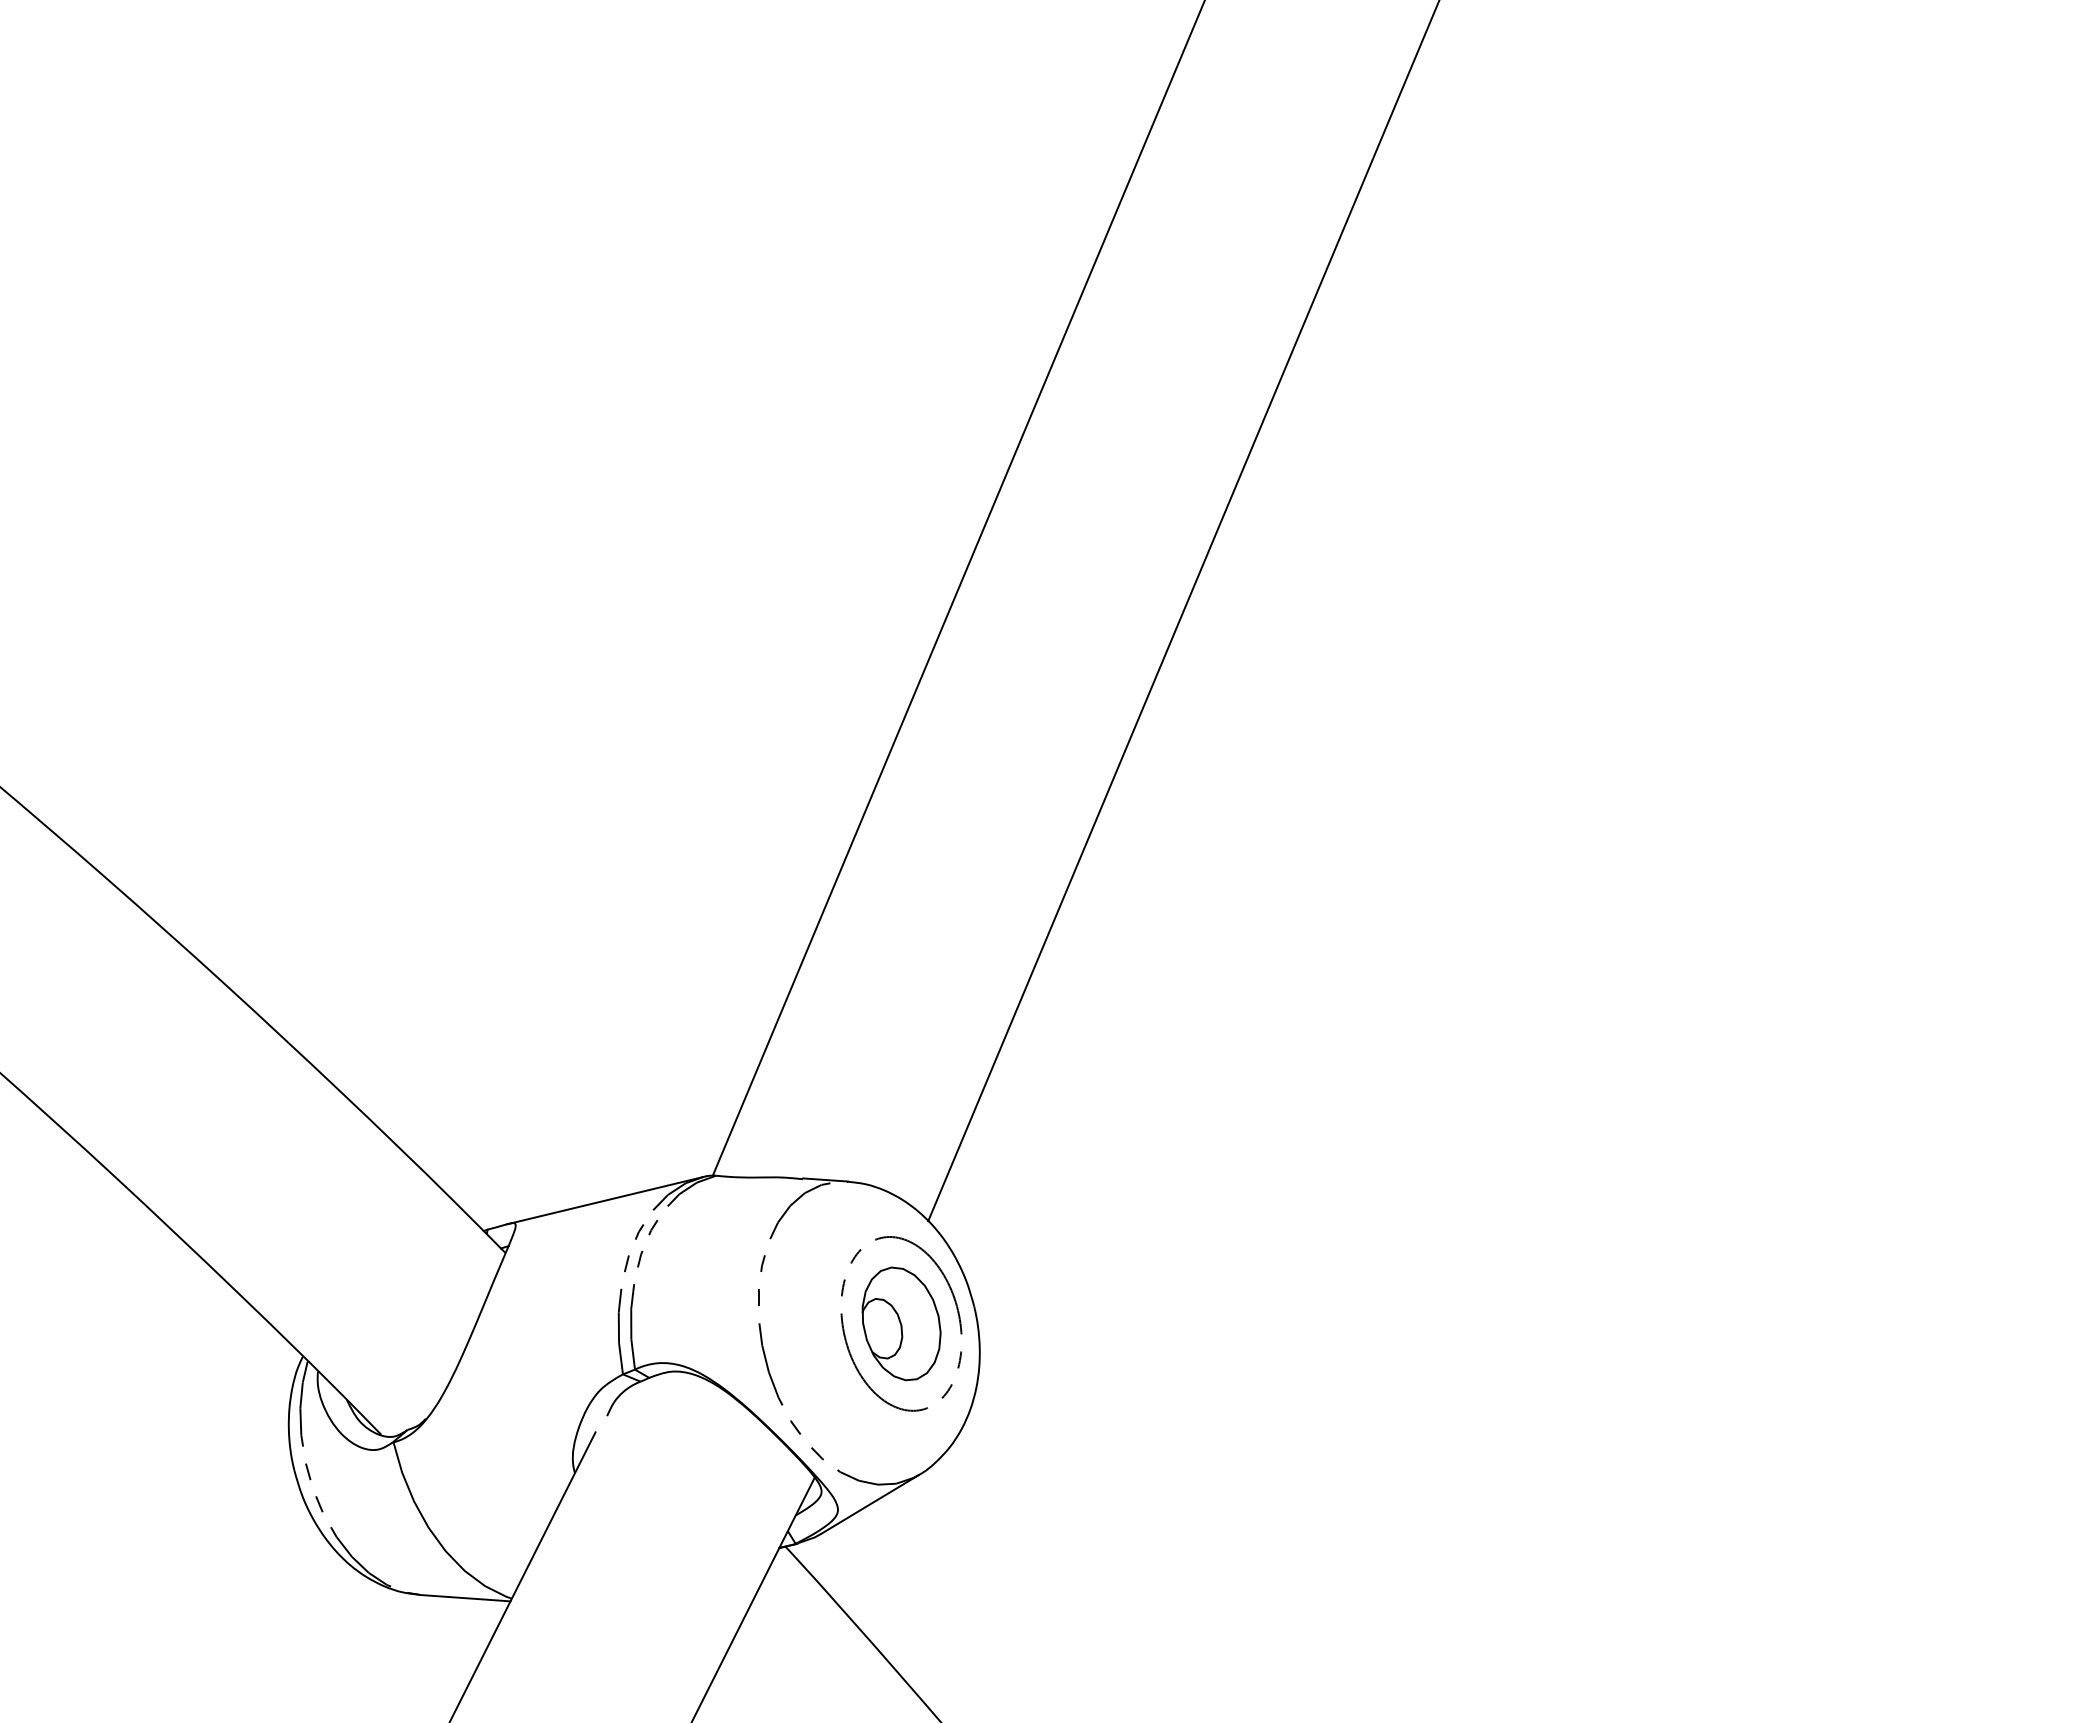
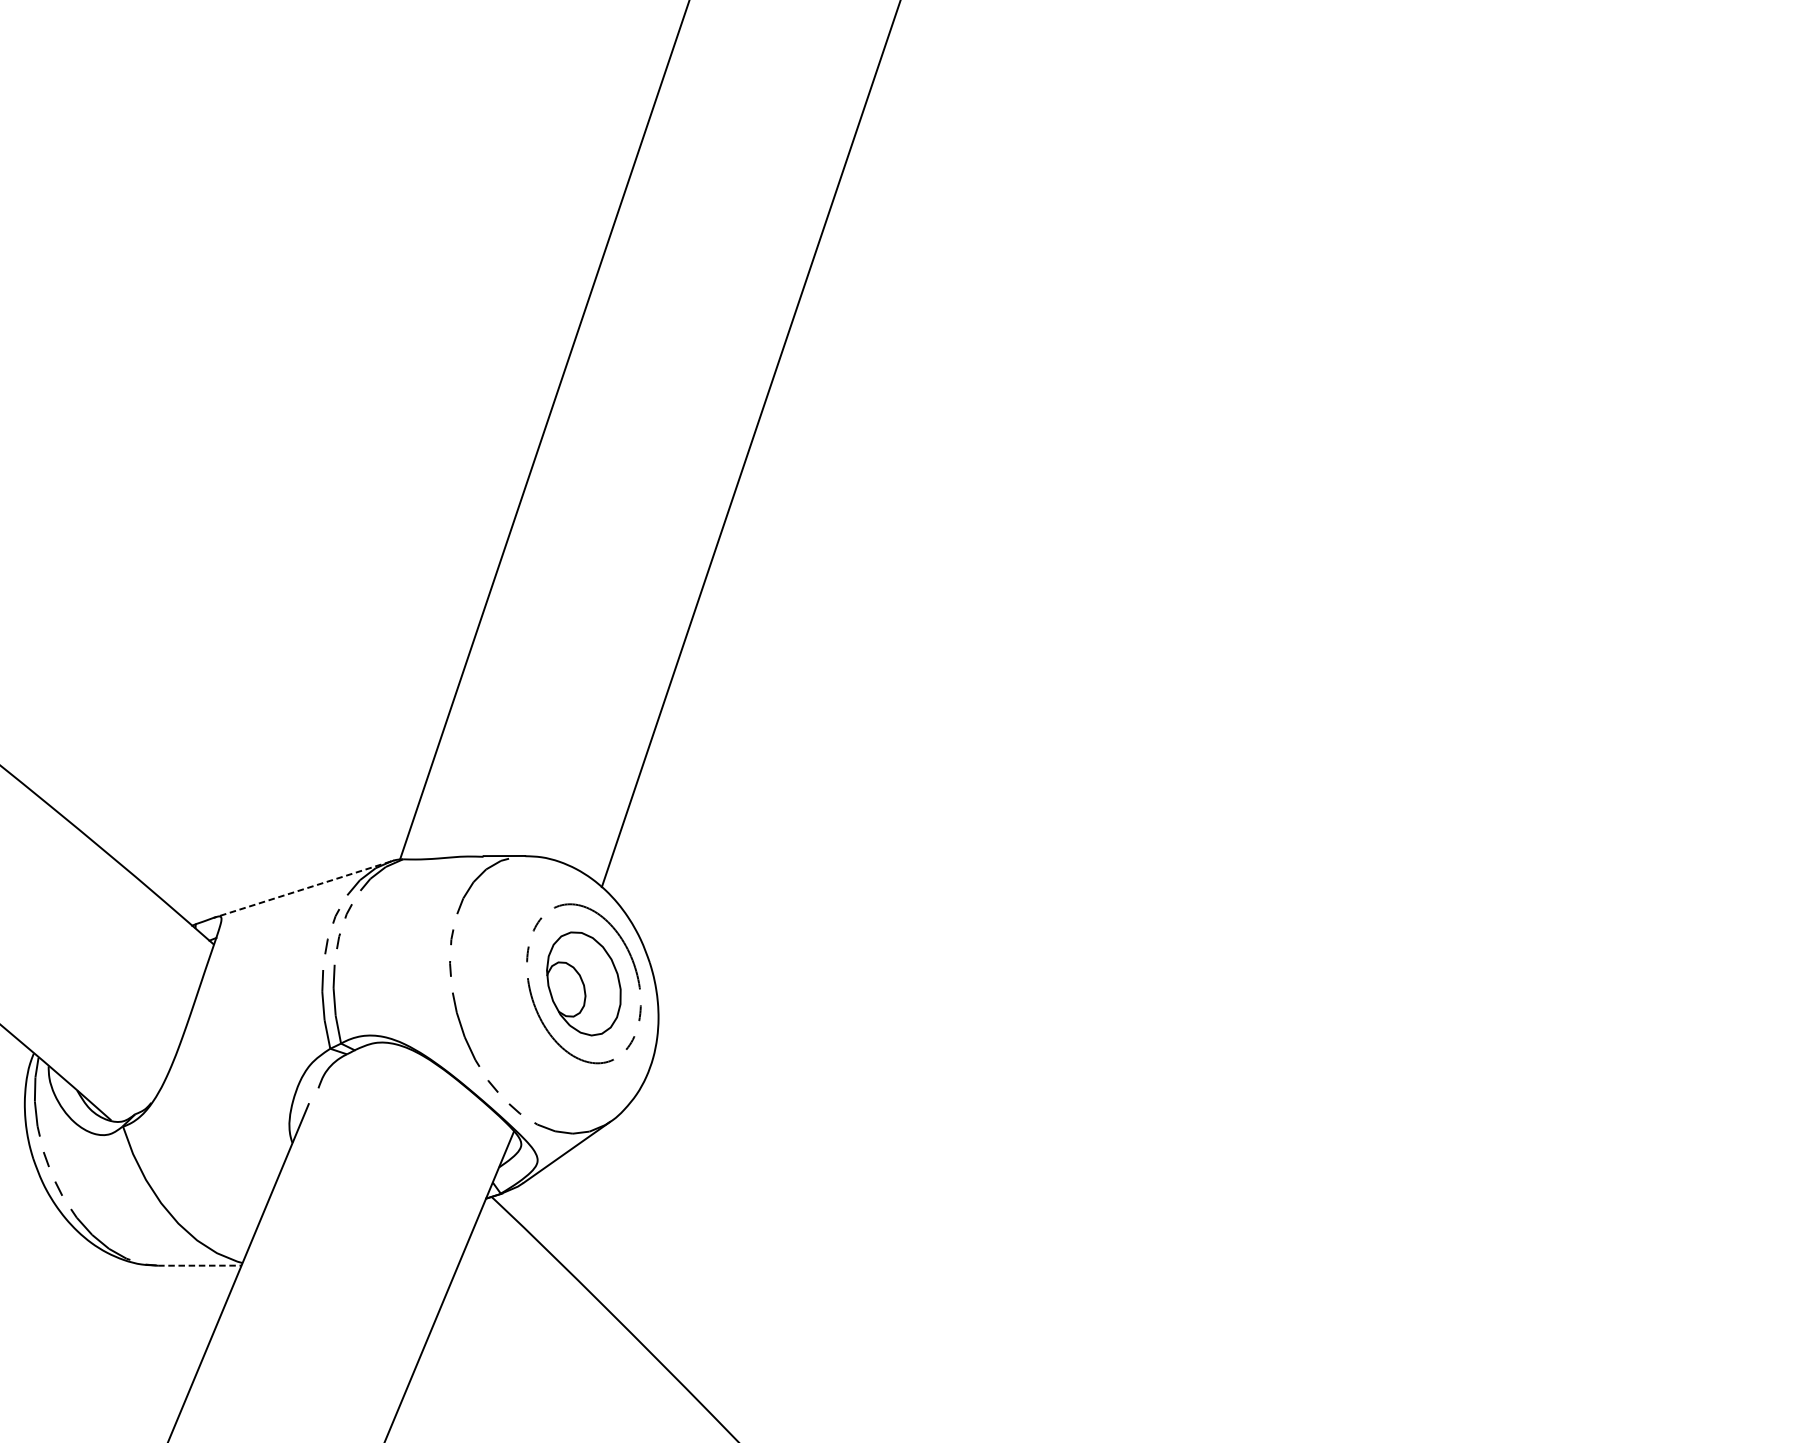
line: (605, 1200) -> (302, 889), solid -> dashed
line: (466, 1598) -> (200, 1265), solid -> dashed

